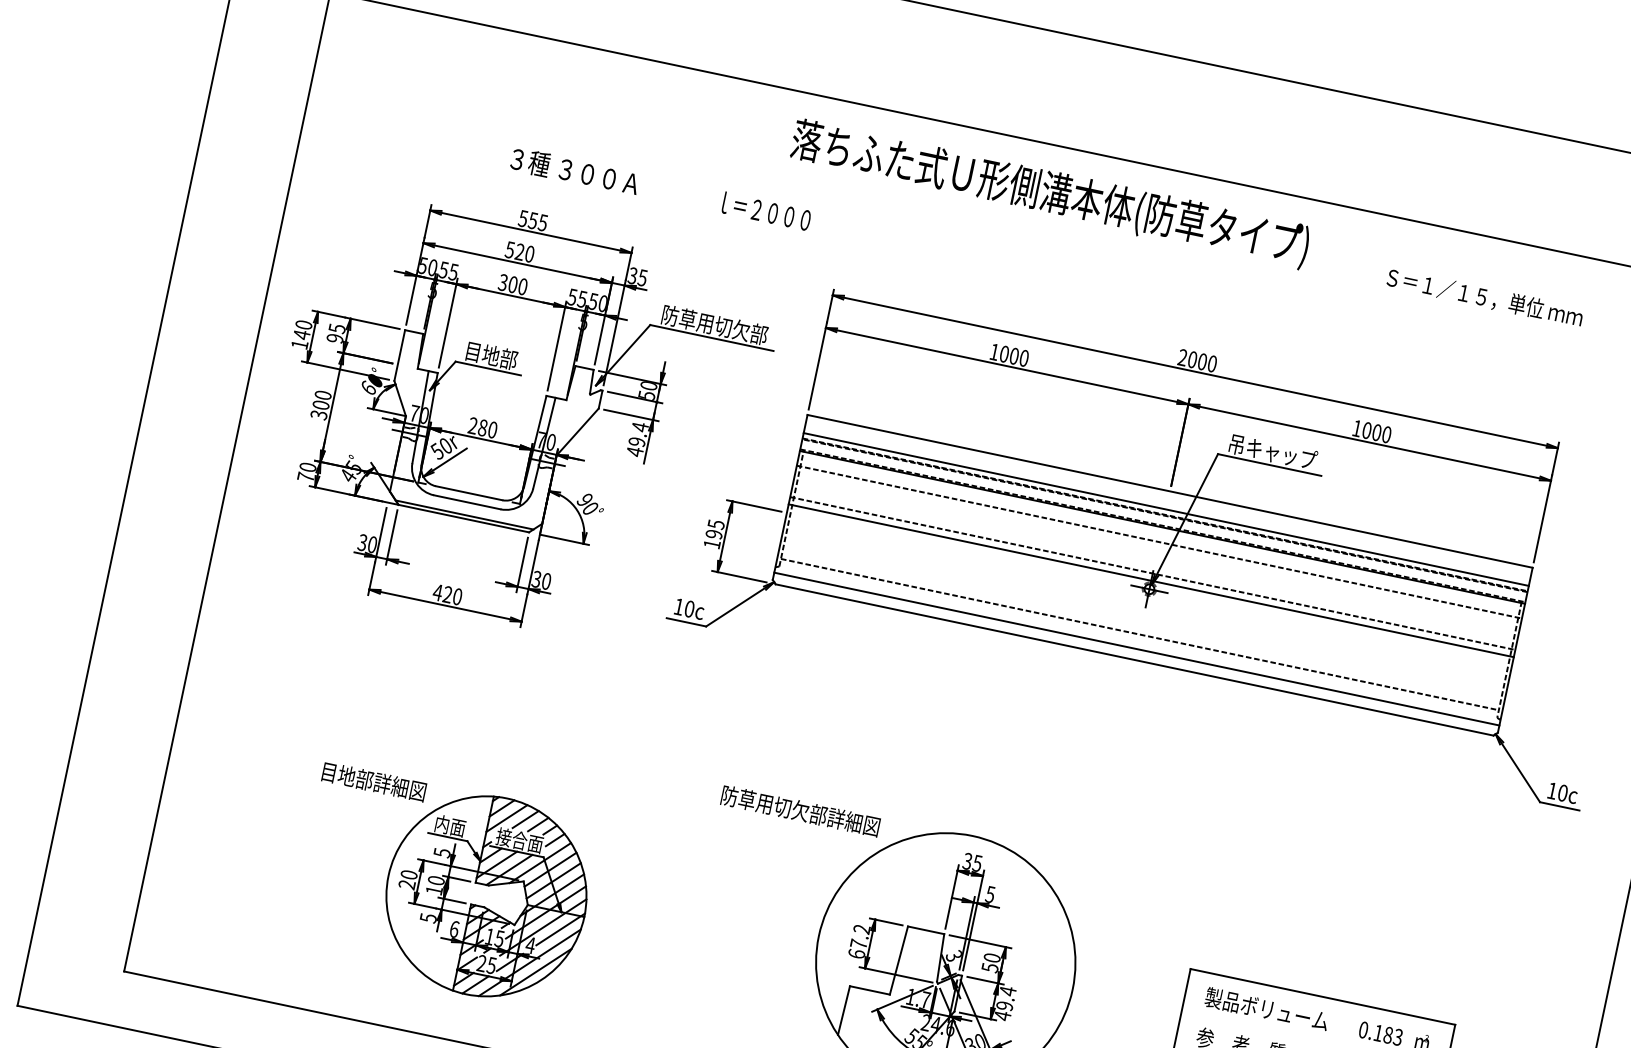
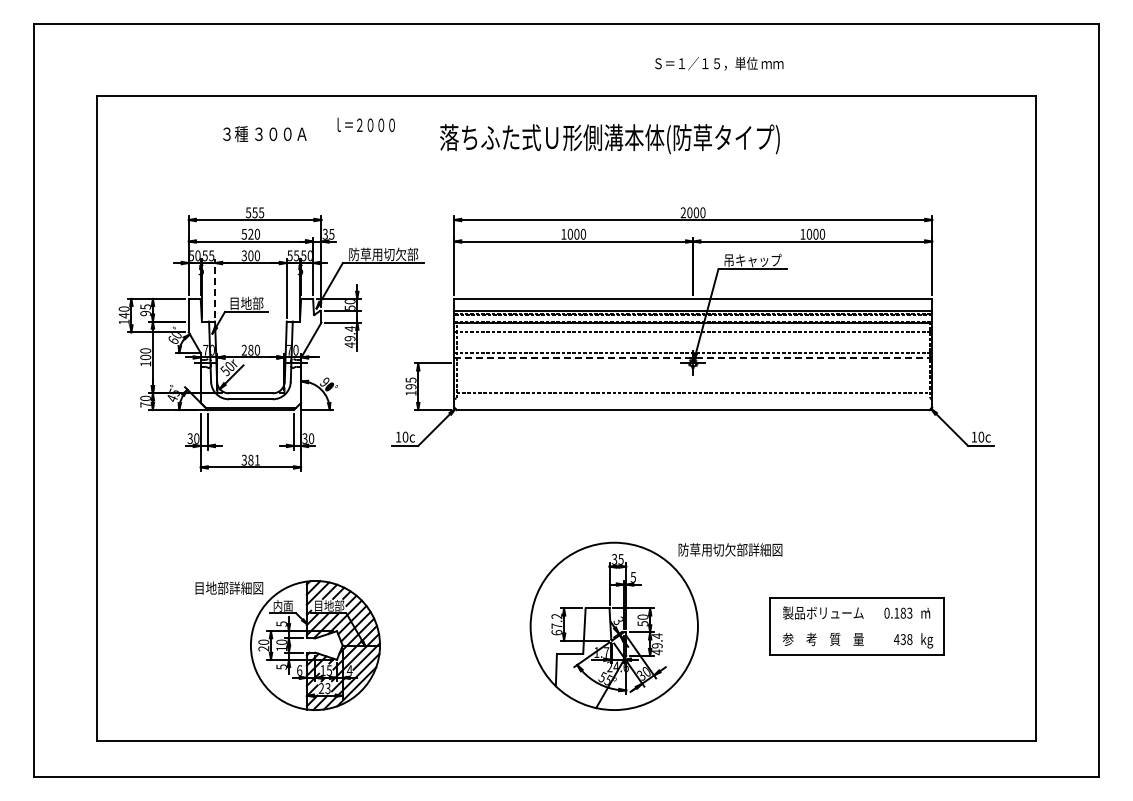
text: (574, 171) -> (264, 134), moved
text: (1049, 194) -> (609, 139), moved
text: (765, 210) -> (365, 124), moved
text: (1485, 297) -> (719, 63), moved
line: (448, 322) -> (215, 288), solid -> dashed
text: (318, 414) -> (145, 363), 300 -> 100
line: (1151, 580) -> (693, 357), solid -> dashed
text: (447, 593) -> (250, 459), 420 -> 381
line: (1137, 648) -> (693, 402), removed
text: (800, 810) -> (730, 549), moved
text: (519, 839) -> (328, 605), 接合面 -> 目地部
text: (490, 965) -> (327, 688), 25 -> 23

